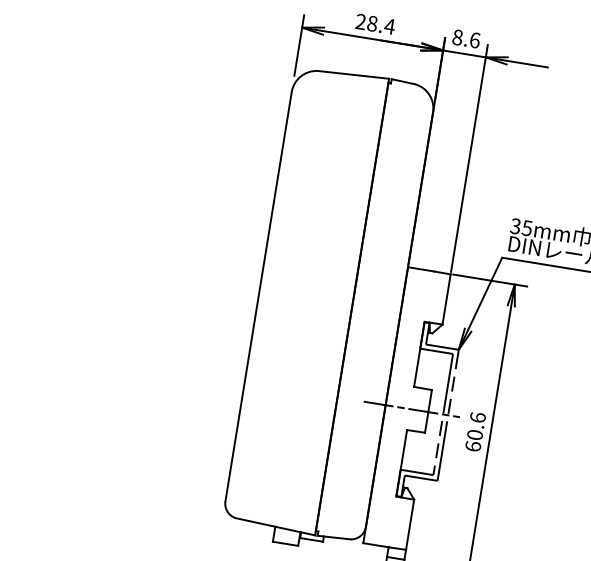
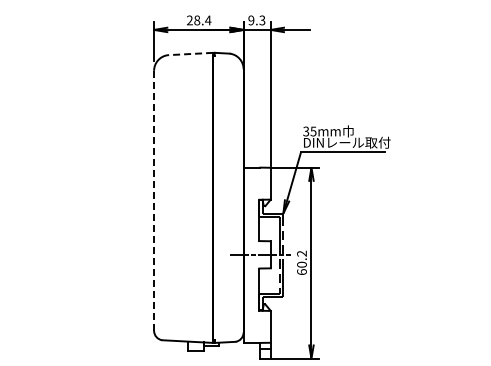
text: (465, 38) -> (256, 20), 8.6 -> 9.3
line: (353, 75) -> (190, 54), solid -> dashed
line: (259, 297) -> (154, 201), solid -> dashed
text: (477, 417) -> (301, 253), 60.6 -> 60.2

